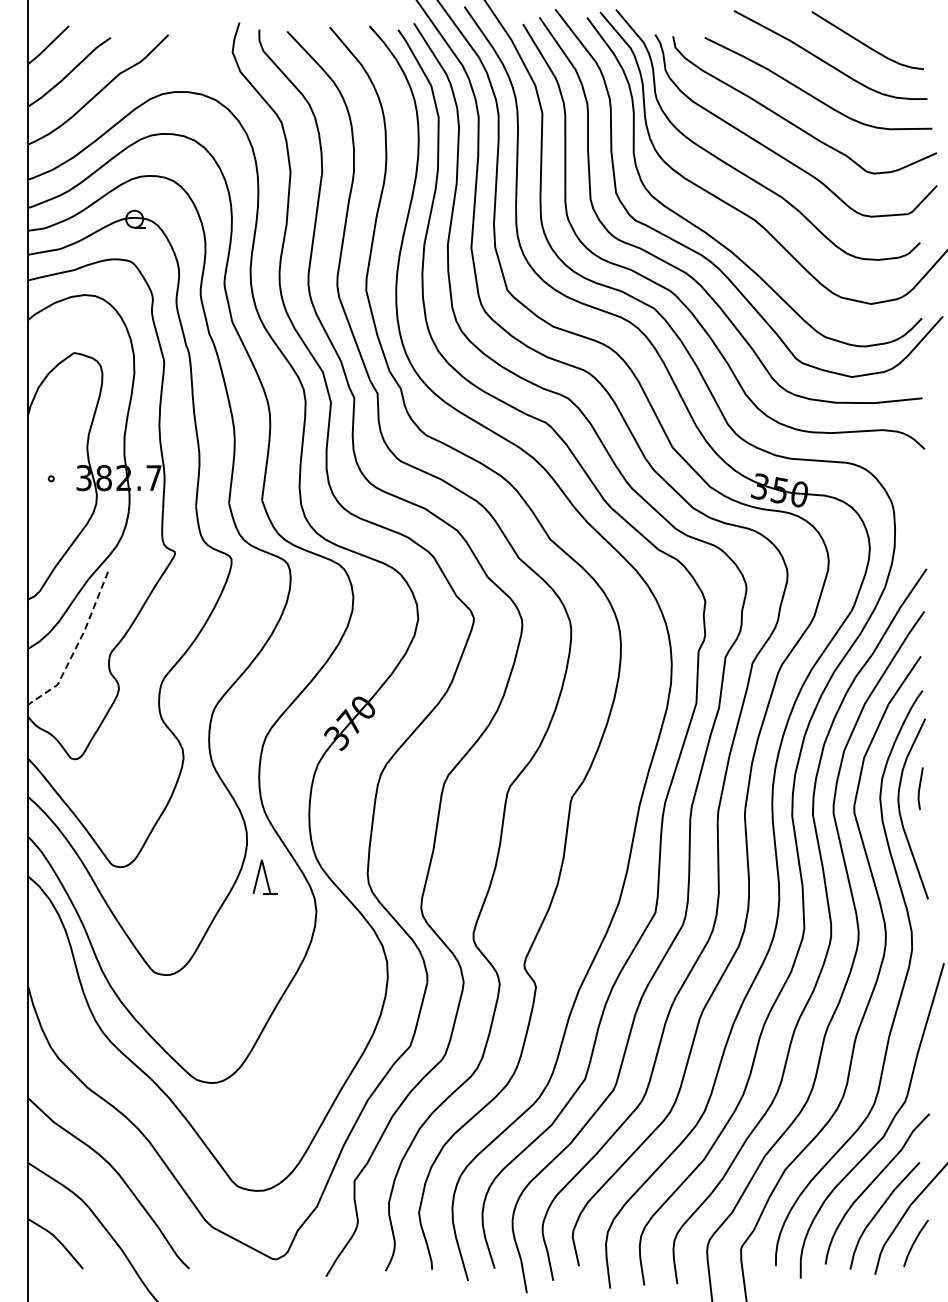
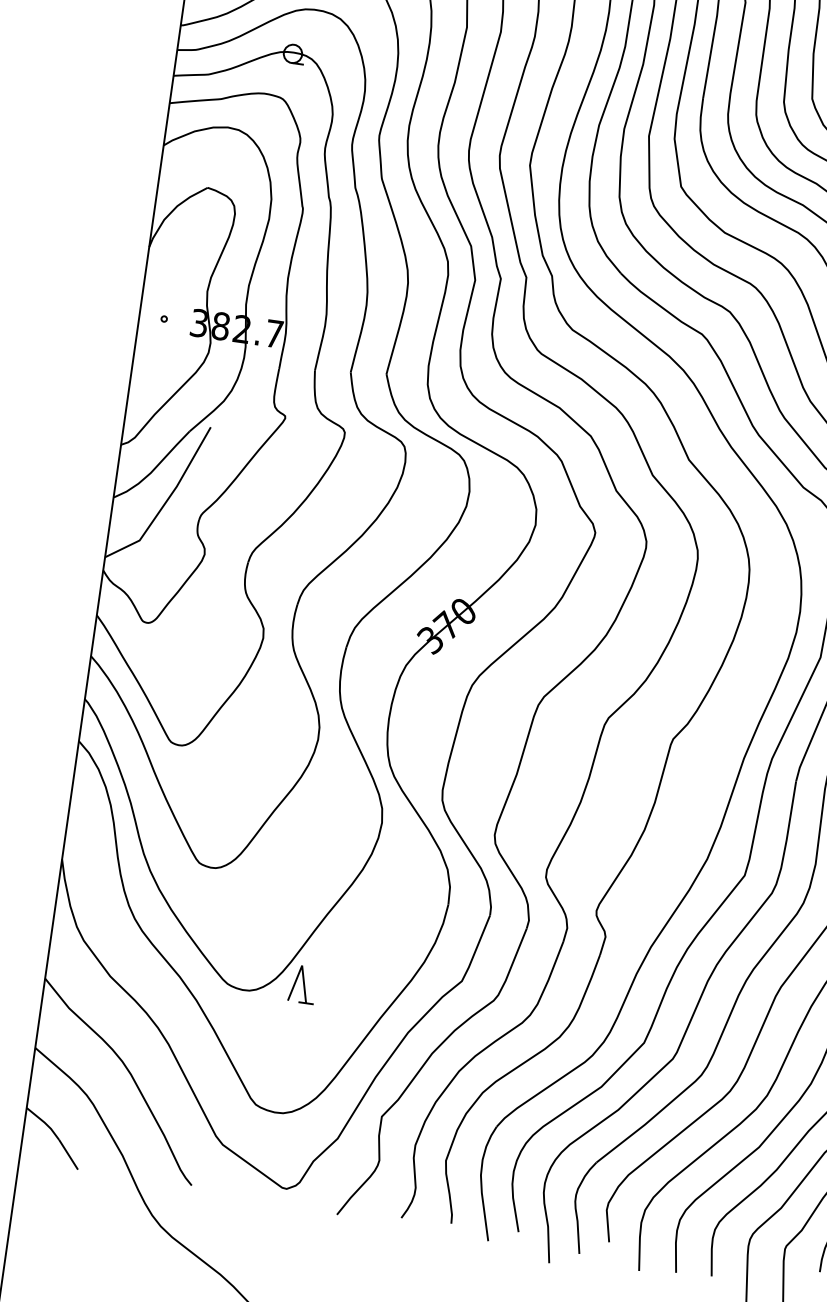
line: (77, 645) -> (166, 501), dashed -> solid
part: (264, 876) -> (302, 983), moved

